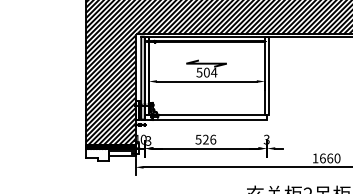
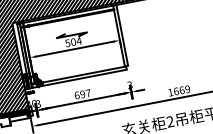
text: (205, 139) -> (82, 94), 526 -> 697
text: (337, 158) -> (187, 89), 1660 -> 1669

